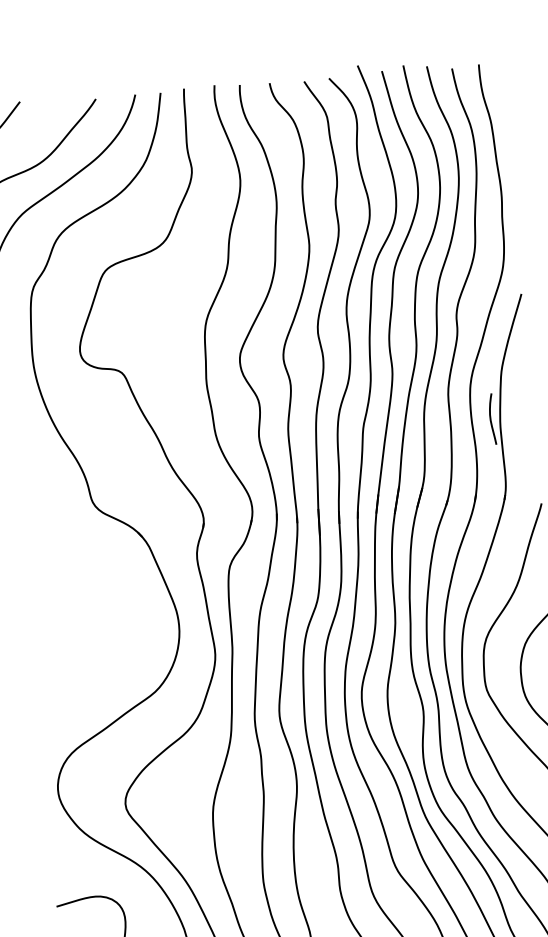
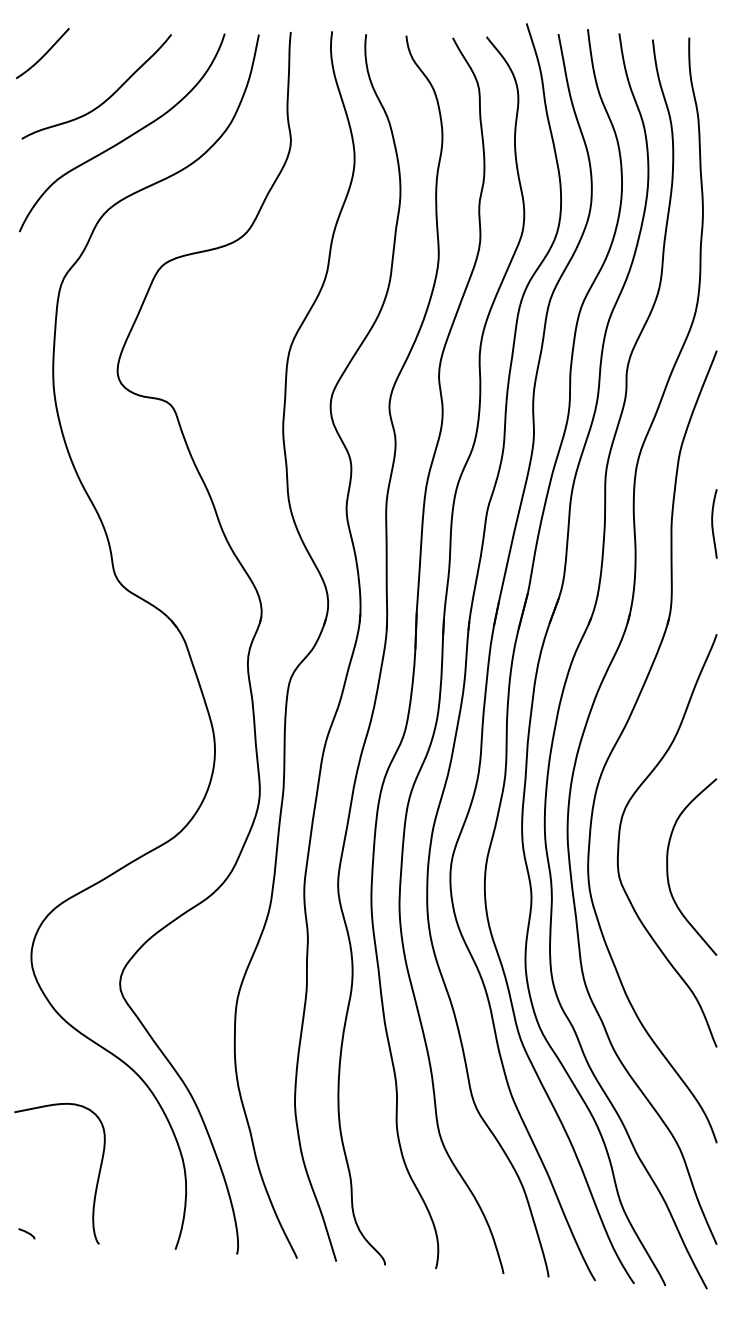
curve: (491, 418) -> (713, 523), moved

